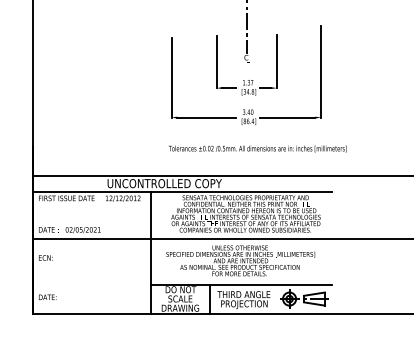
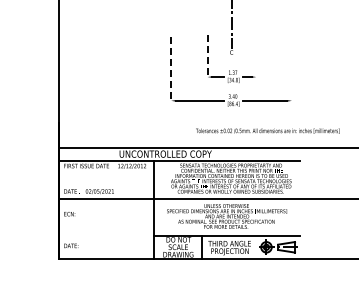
line: (277, 61) -> (256, 55), removed
line: (216, 62) -> (207, 56), solid -> dashed
line: (320, 71) -> (291, 63), removed
line: (171, 78) -> (171, 69), solid -> dashed
text: (257, 148) -> (267, 130), moved

